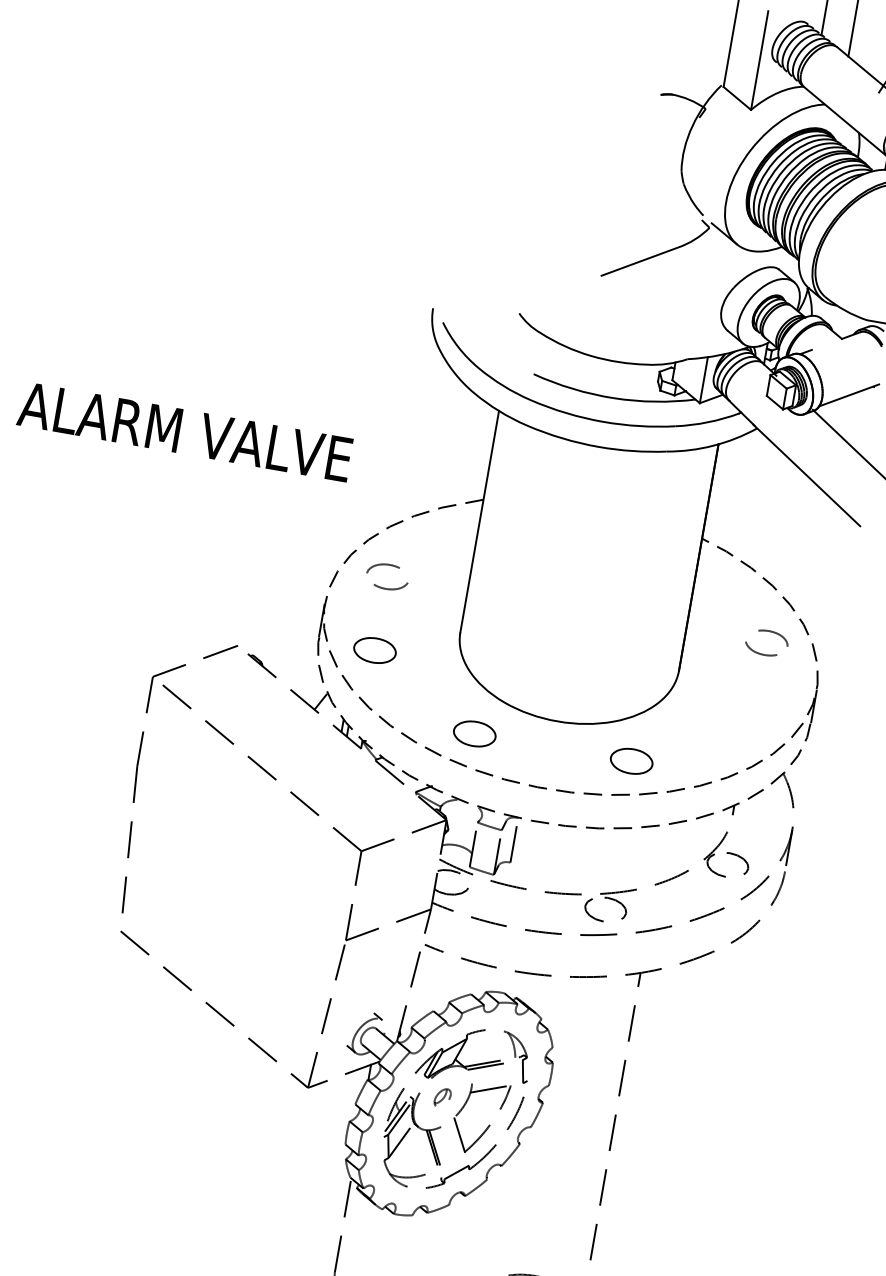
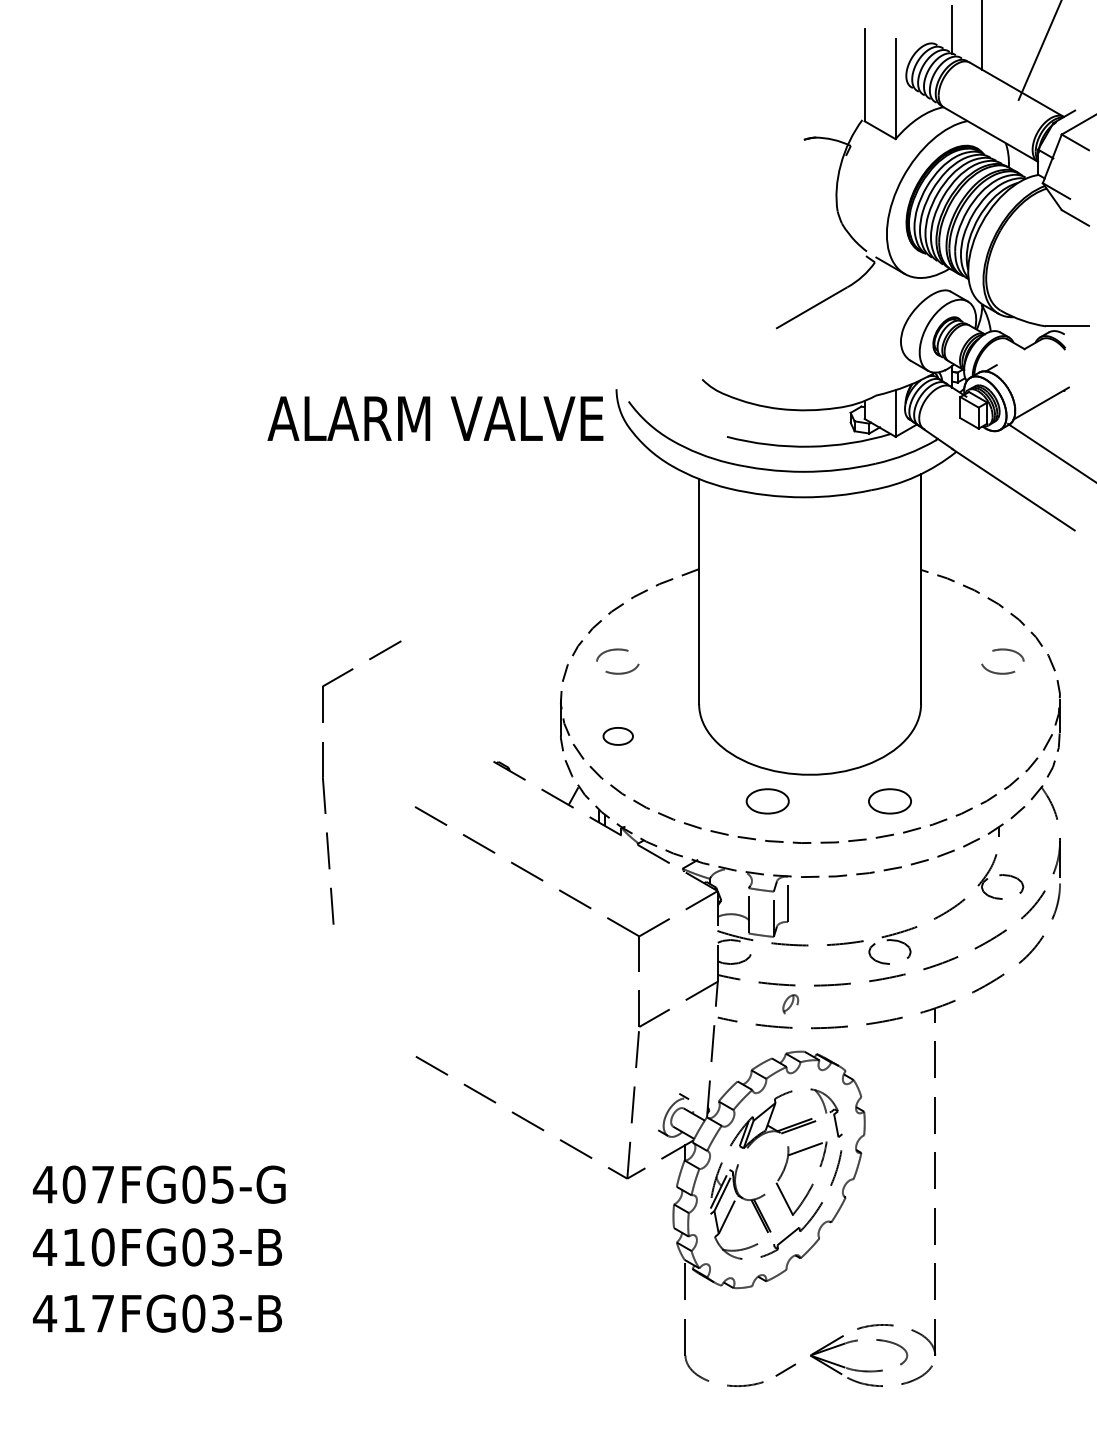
text: (185, 431) -> (435, 418), moved
part: (375, 650) -> (618, 736), size x0.7
part: (474, 734) -> (767, 801), moved
part: (138, 771) -> (324, 782), moved
part: (442, 1097) -> (790, 1004), moved

